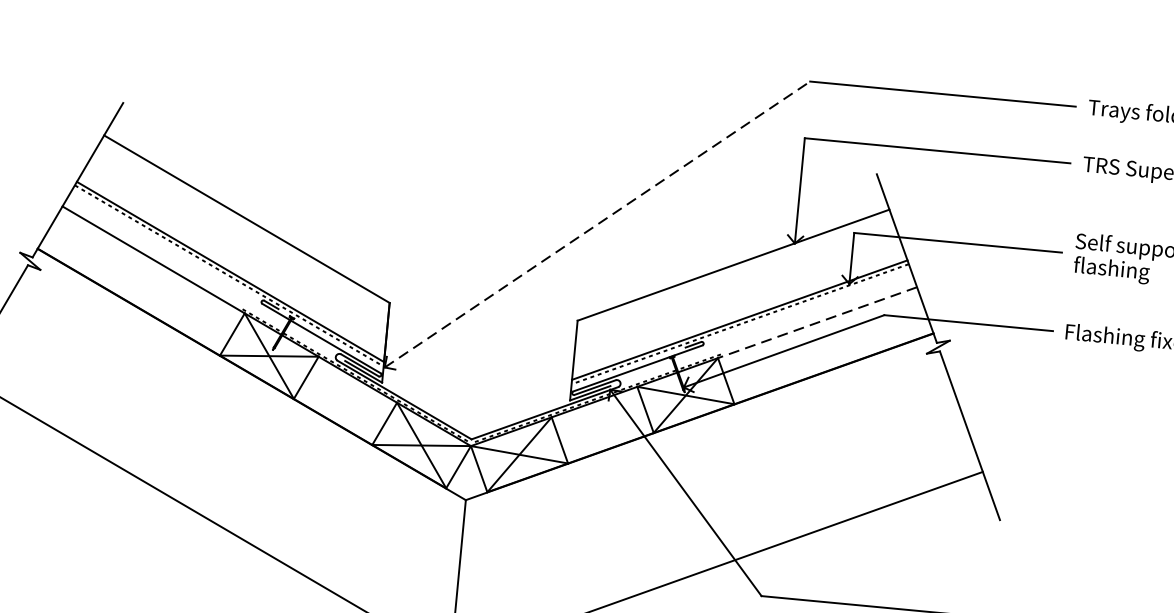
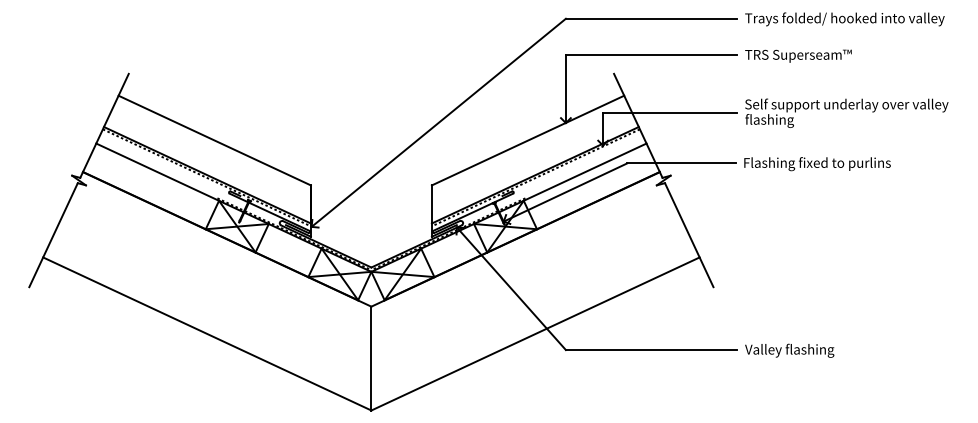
line: (598, 224) -> (439, 122), dashed -> solid
line: (818, 323) -> (585, 172), dashed -> solid

